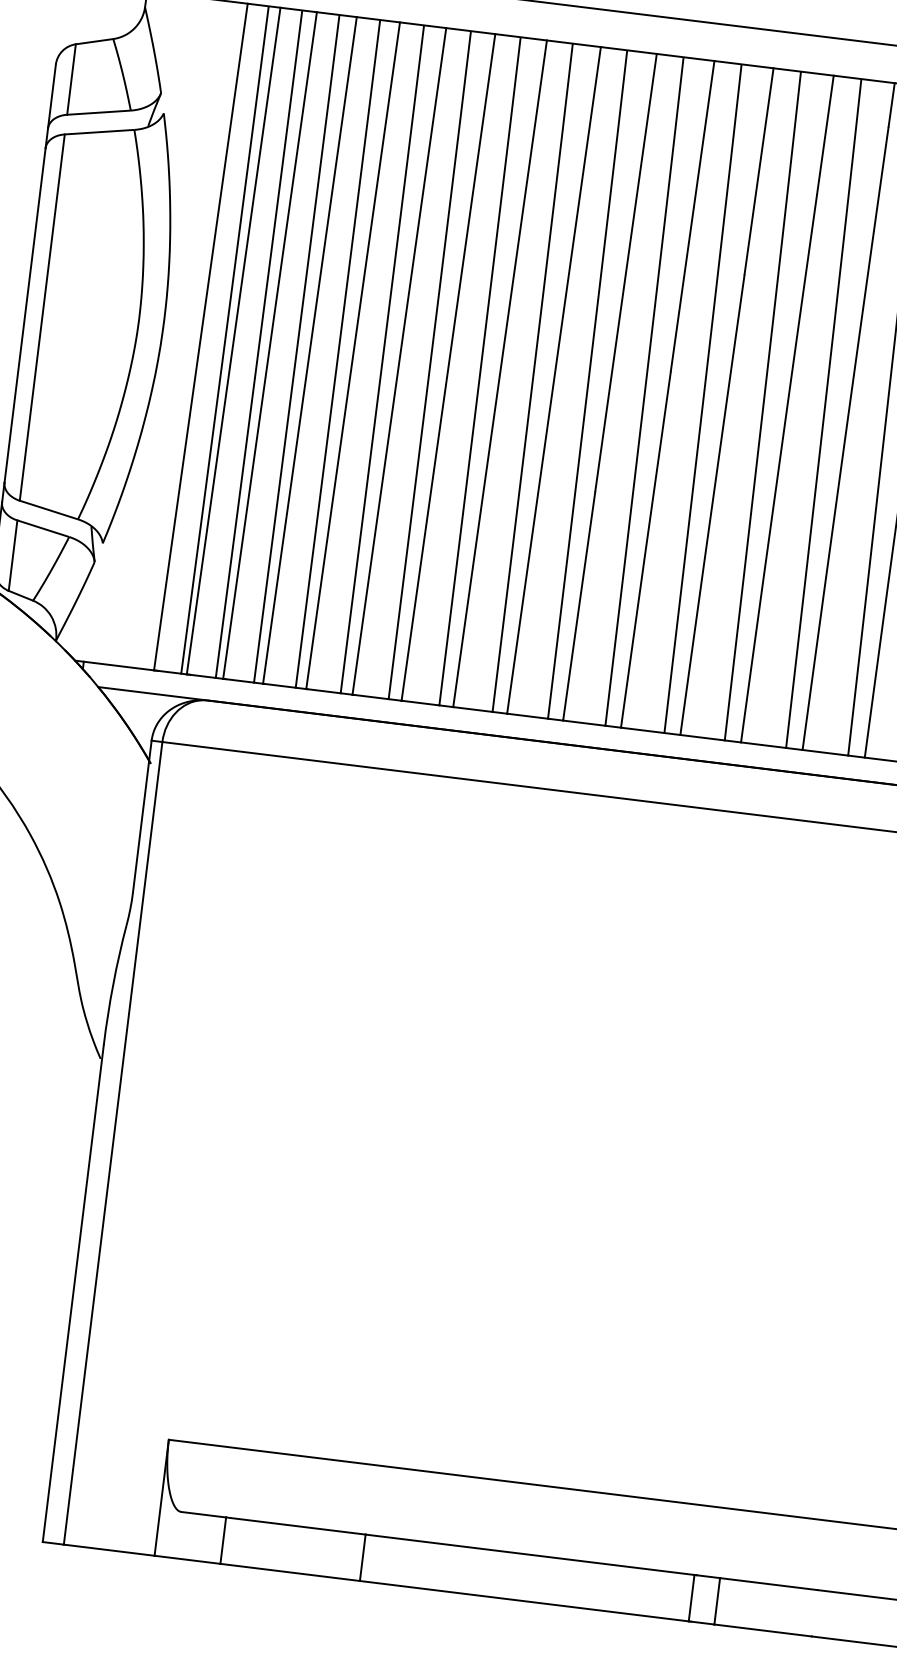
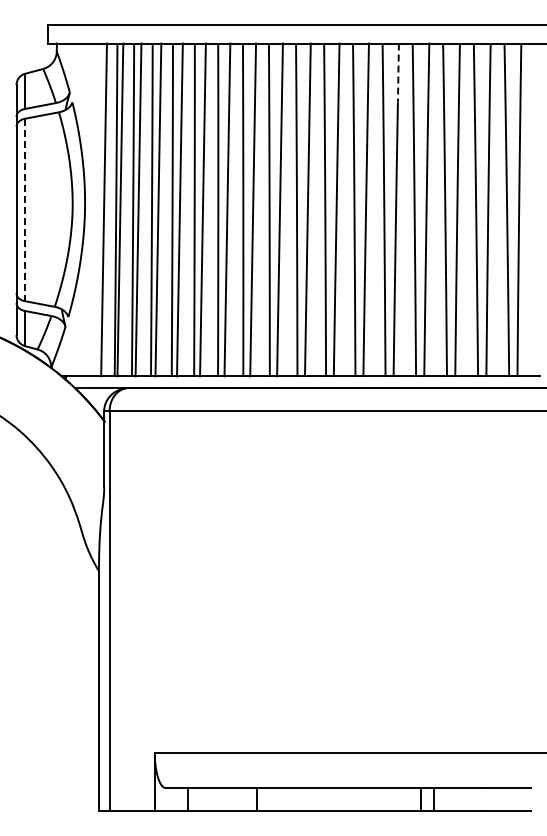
line: (825, 135) -> (398, 73), solid -> dashed
line: (43, 318) -> (25, 210), solid -> dashed

